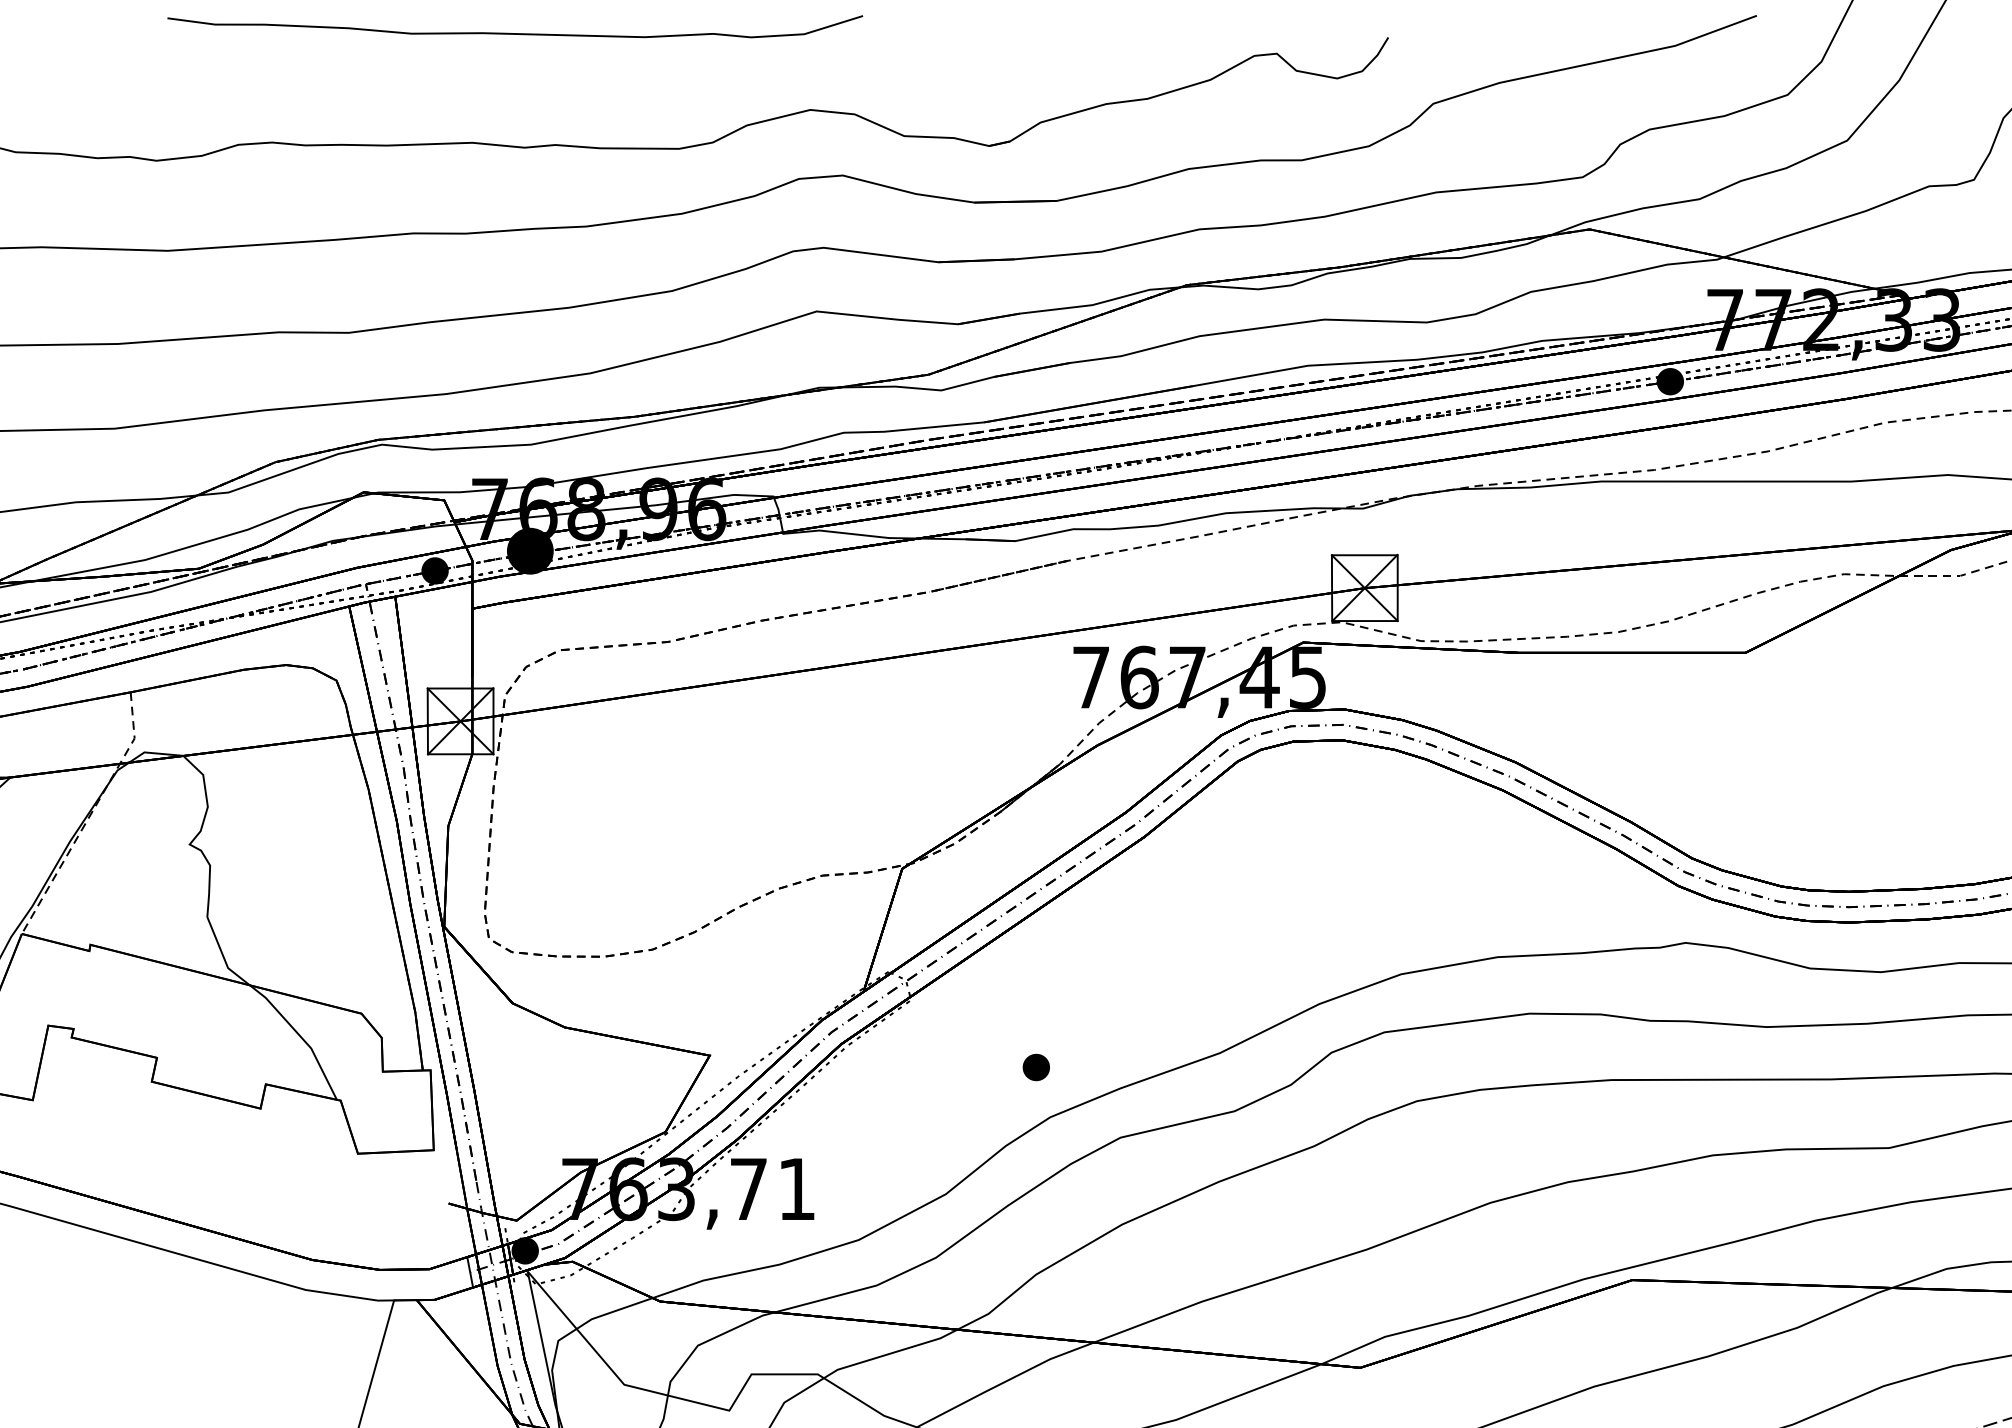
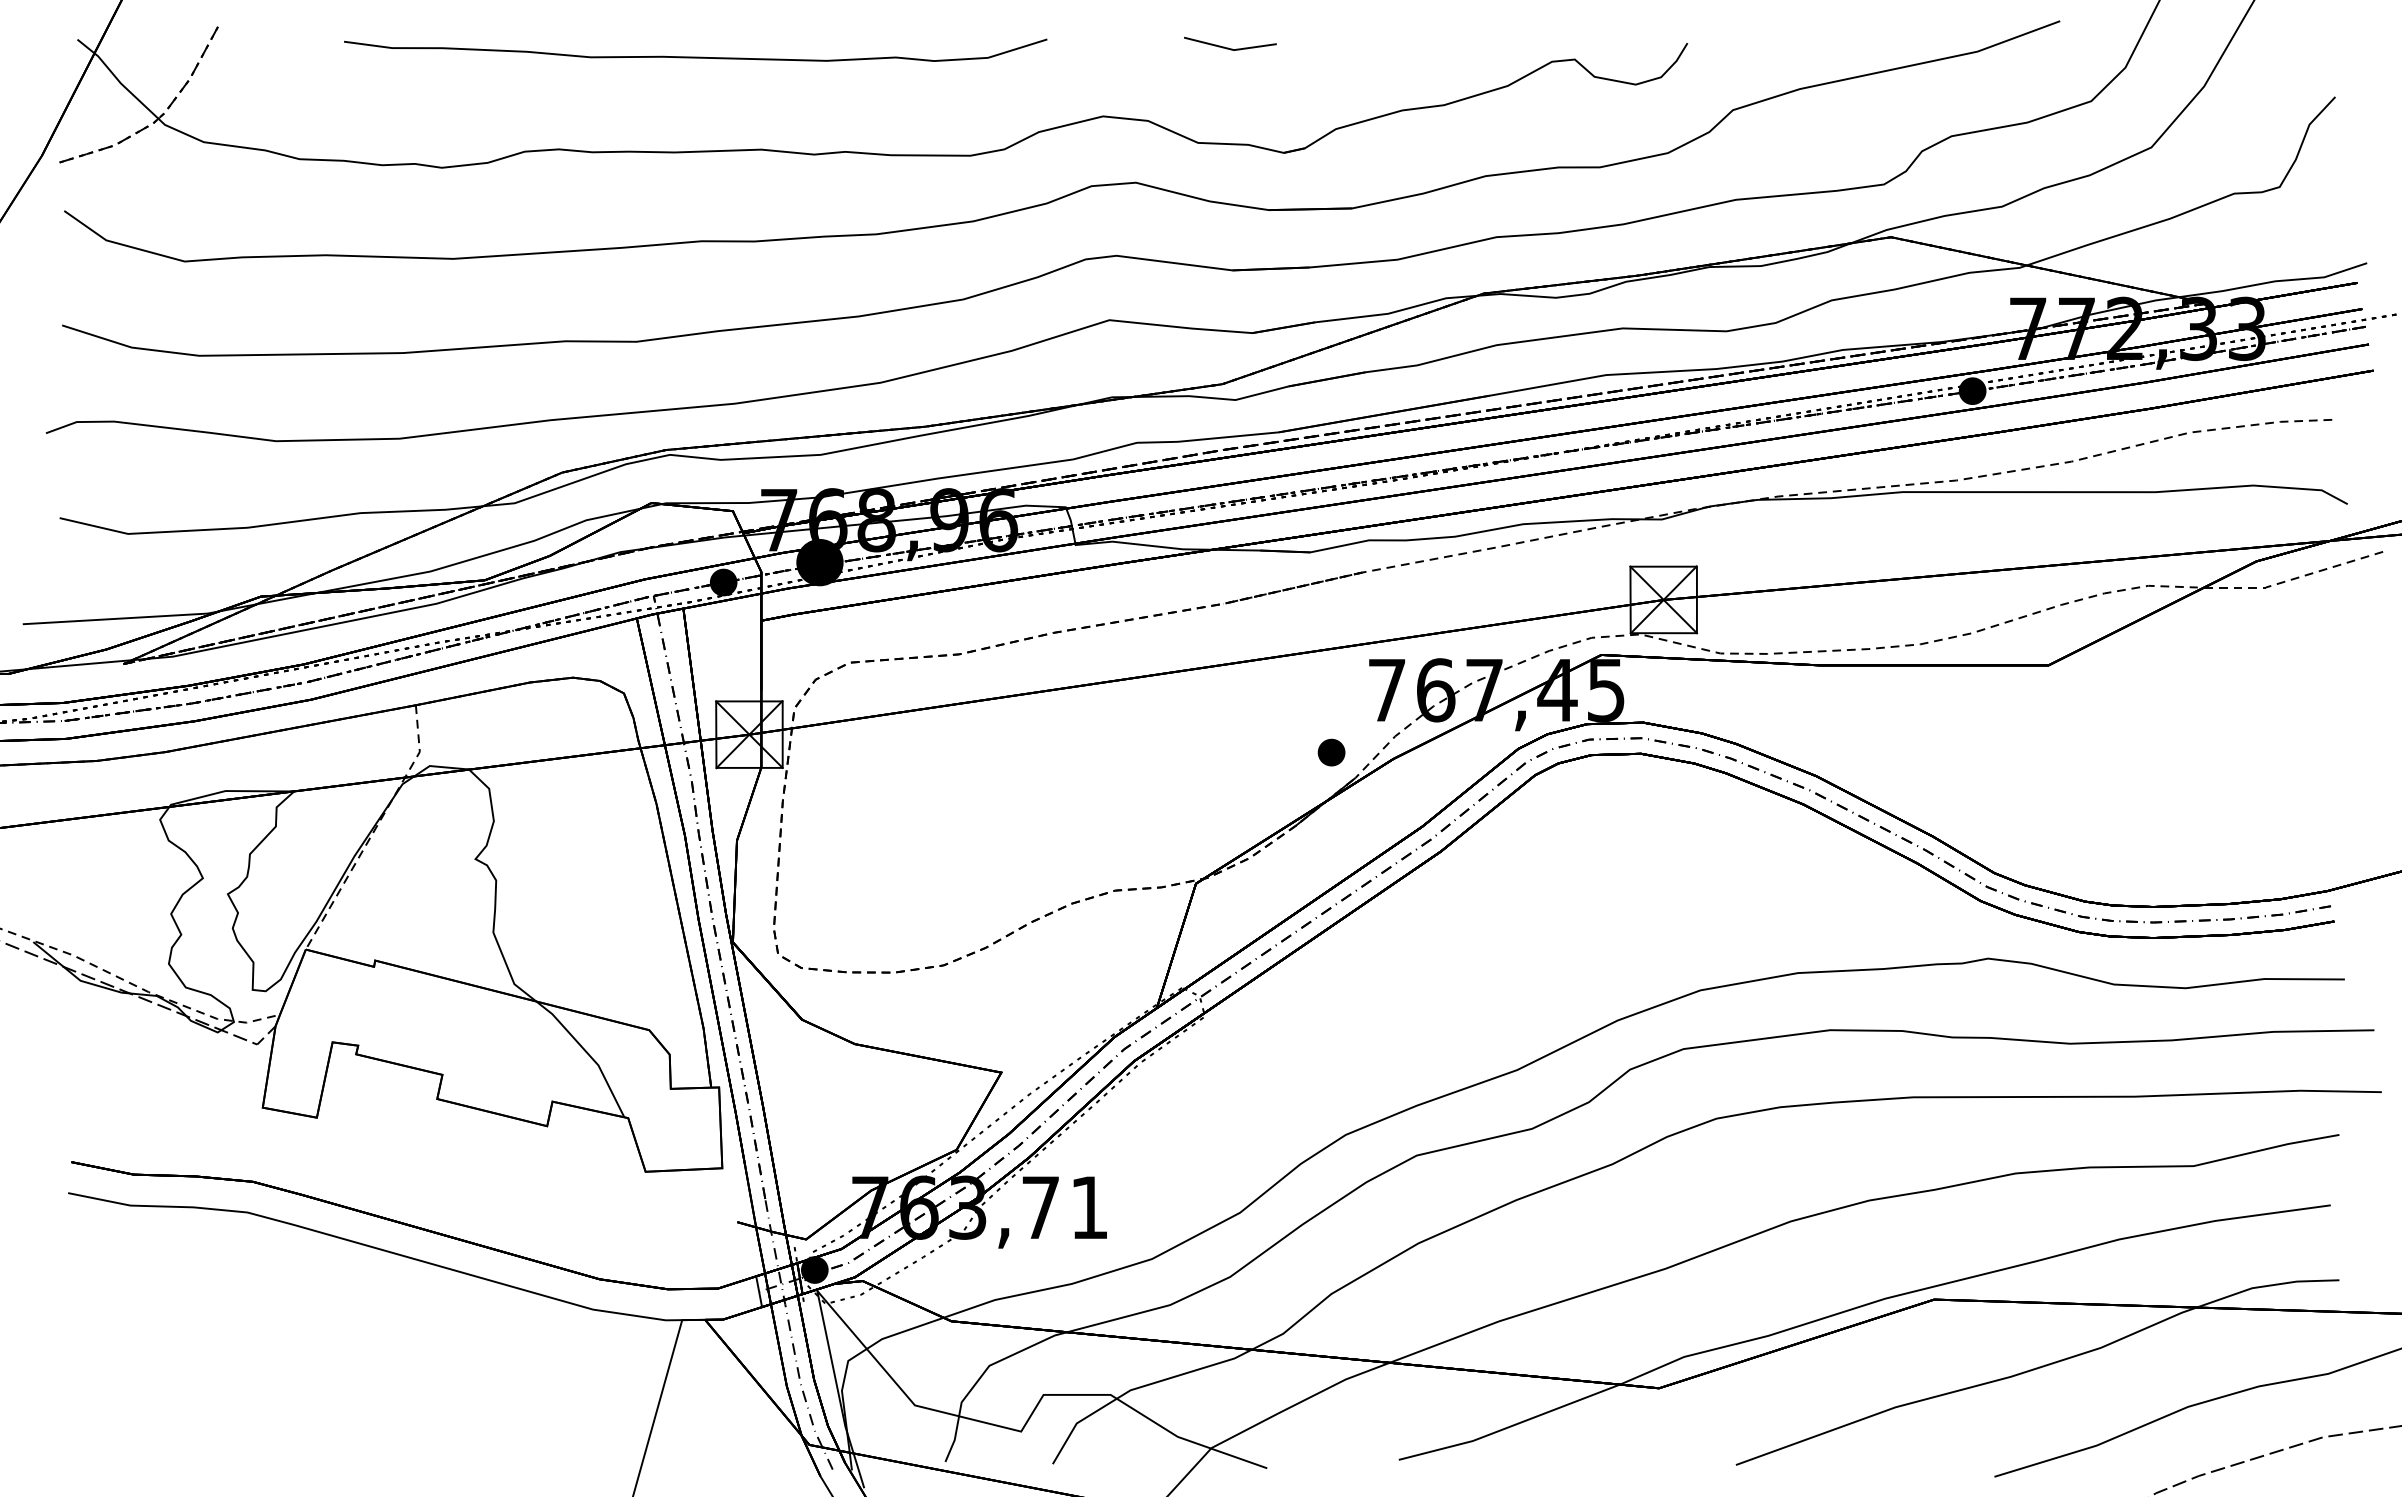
curve: (515, 32) -> (695, 56), moved
line: (934, 41) -> (1228, 47), added
part: (1036, 1067) -> (1331, 752), moved

